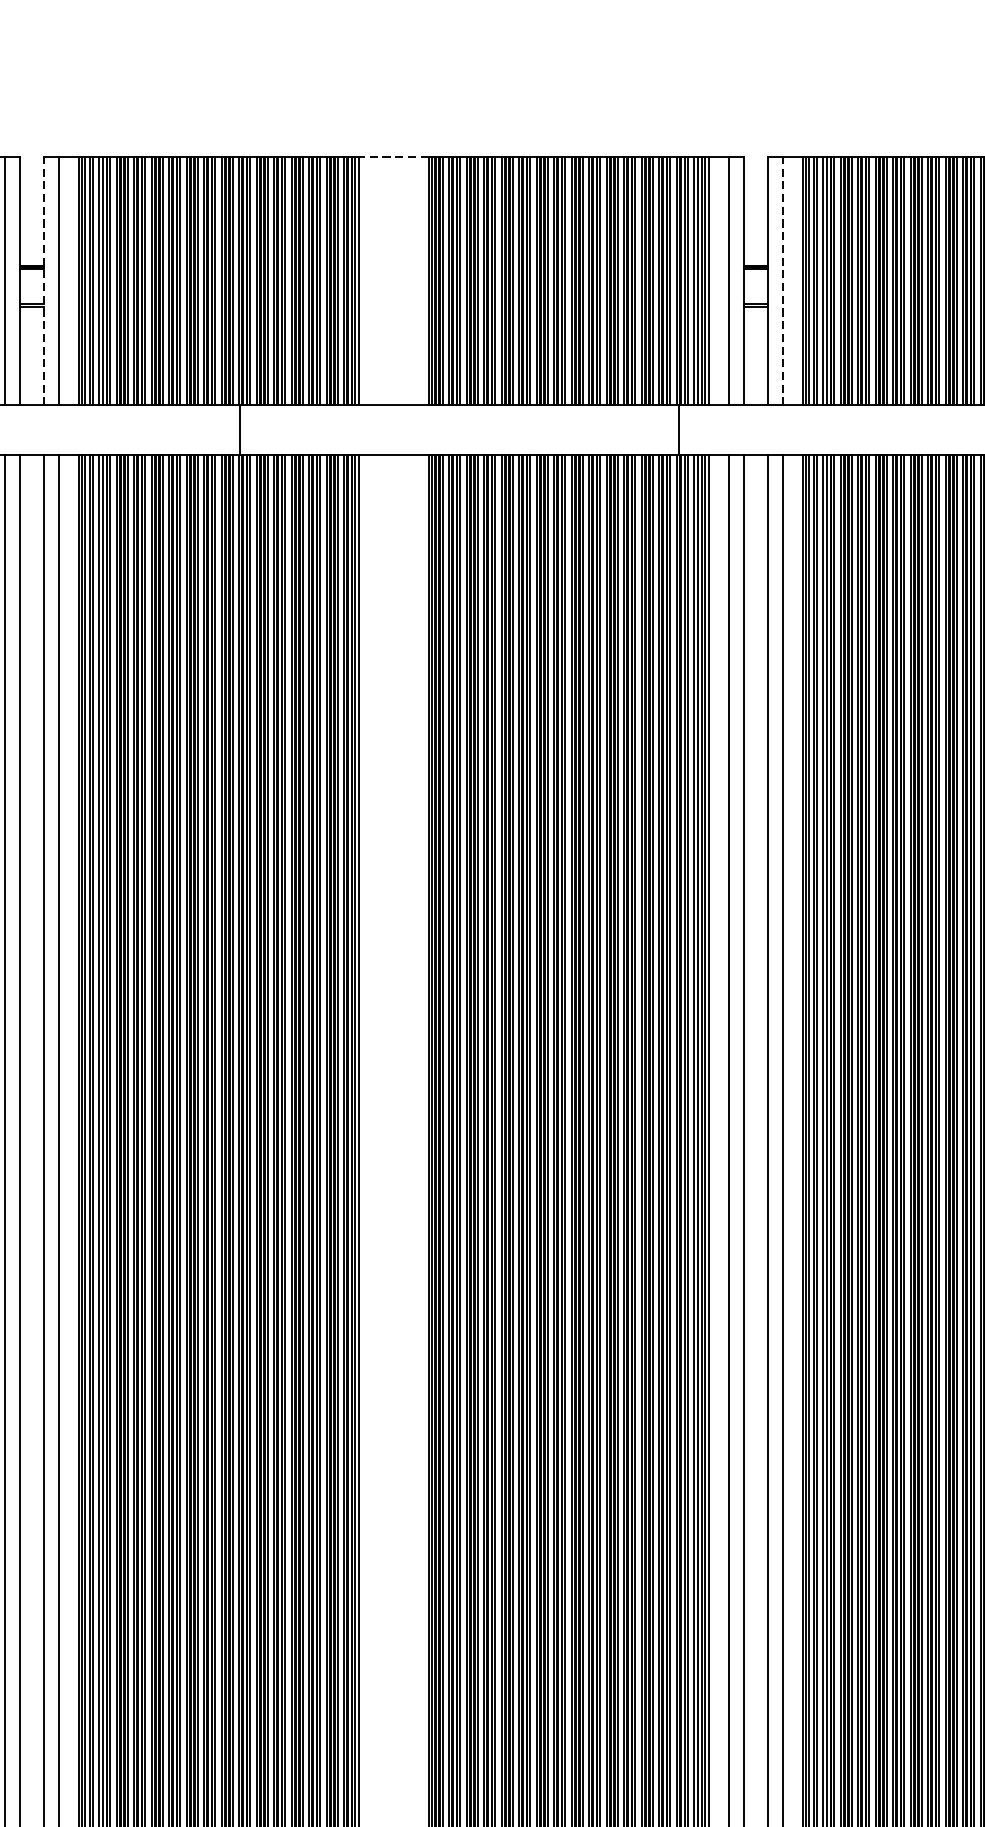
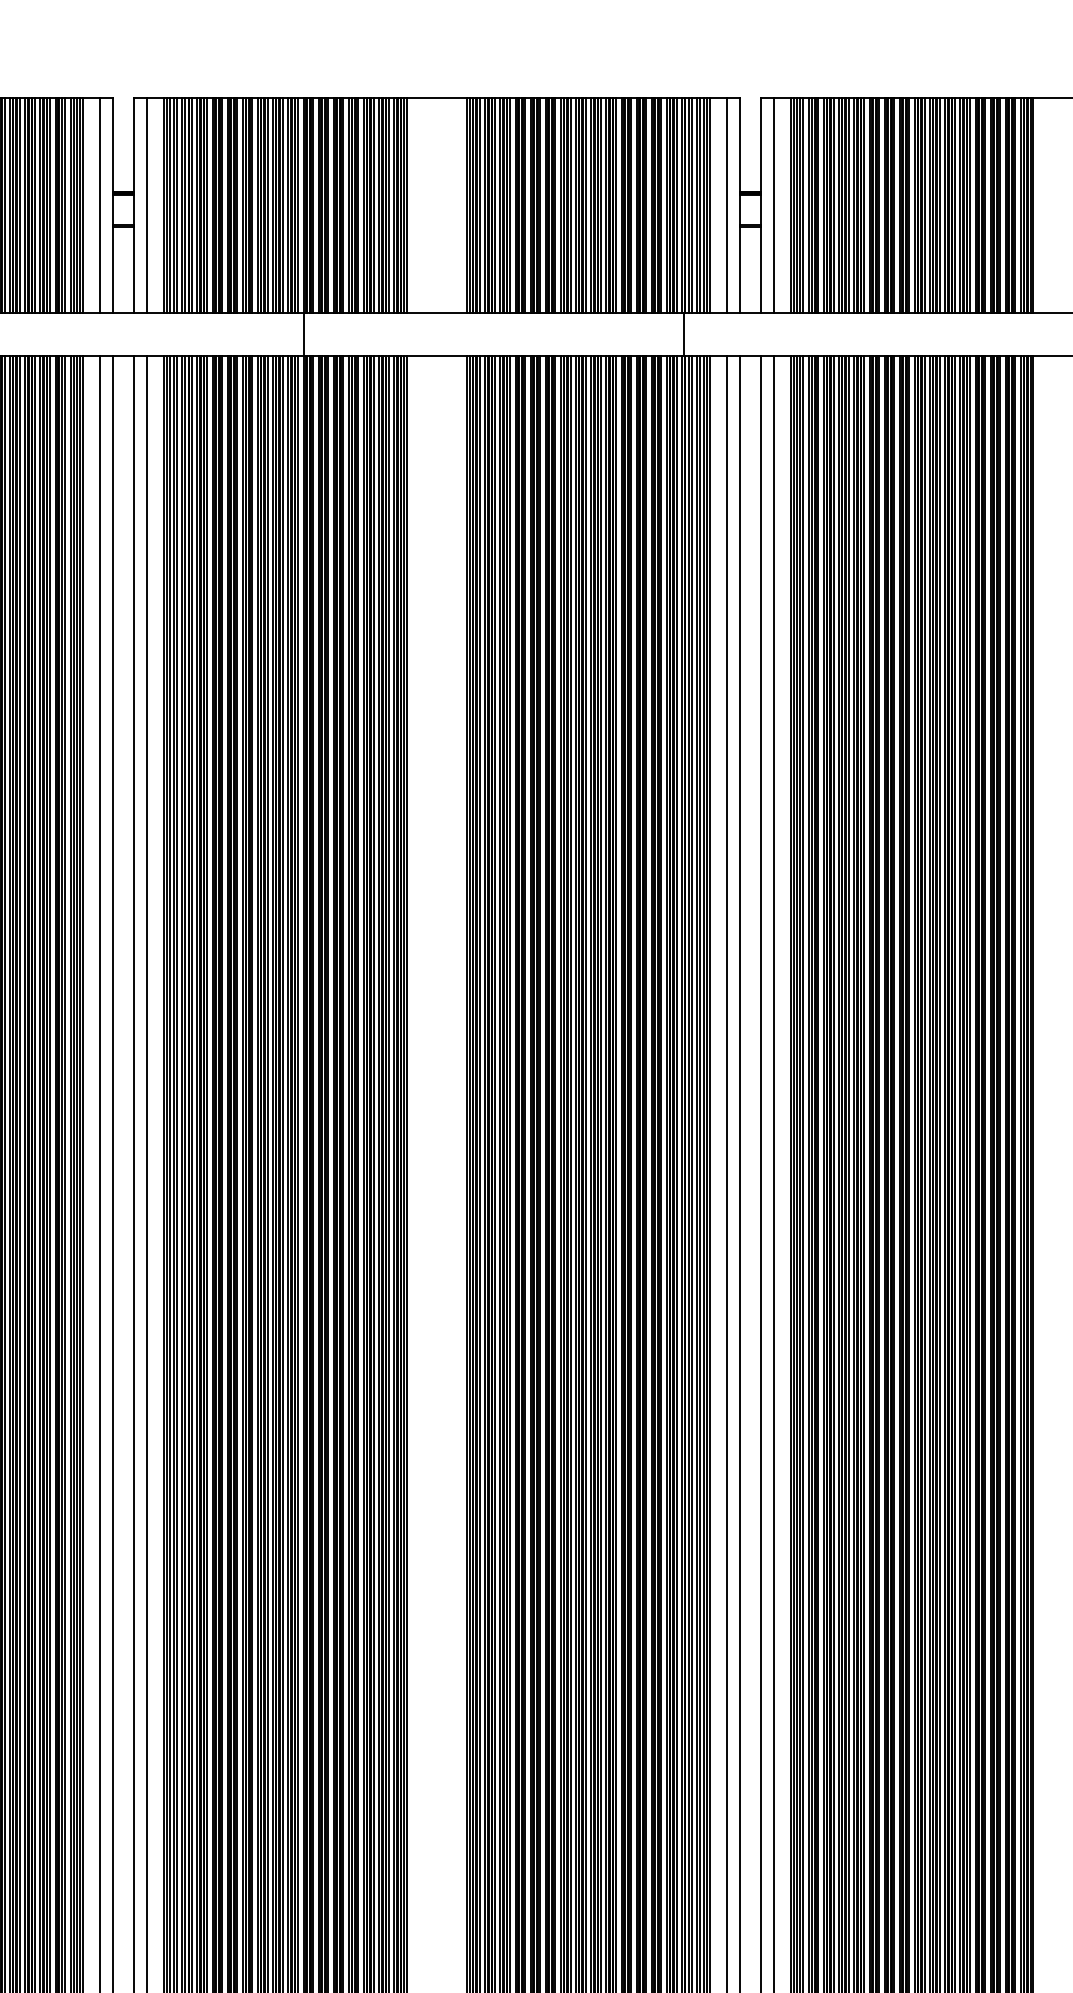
line: (393, 156) -> (436, 97), dashed -> solid
line: (44, 280) -> (134, 204), dashed -> solid
line: (782, 280) -> (773, 204), dashed -> solid

